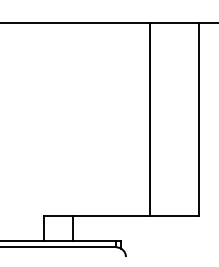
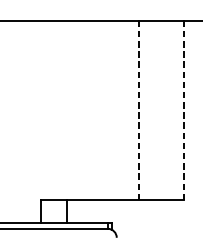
line: (150, 119) -> (139, 110), solid -> dashed
line: (198, 119) -> (183, 110), solid -> dashed

